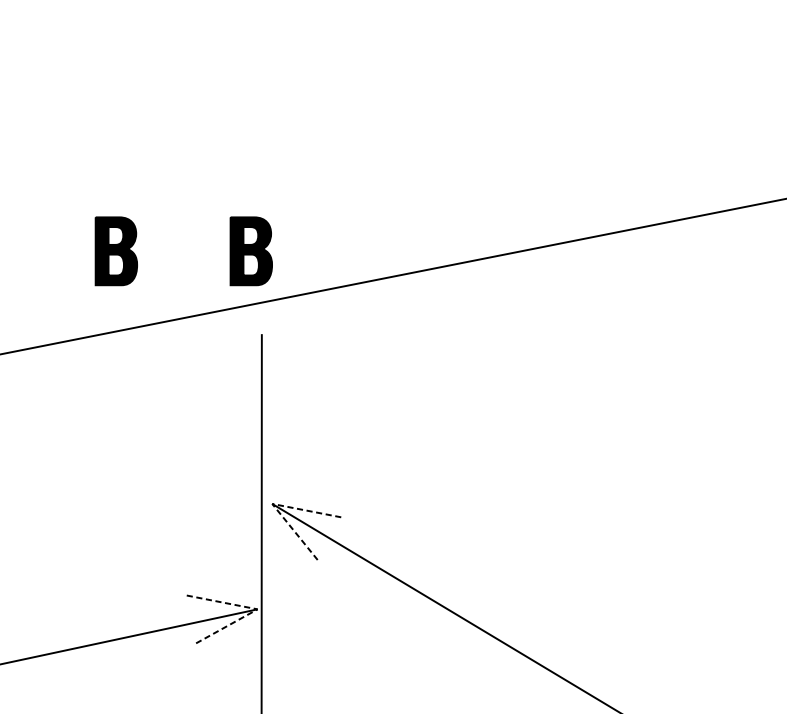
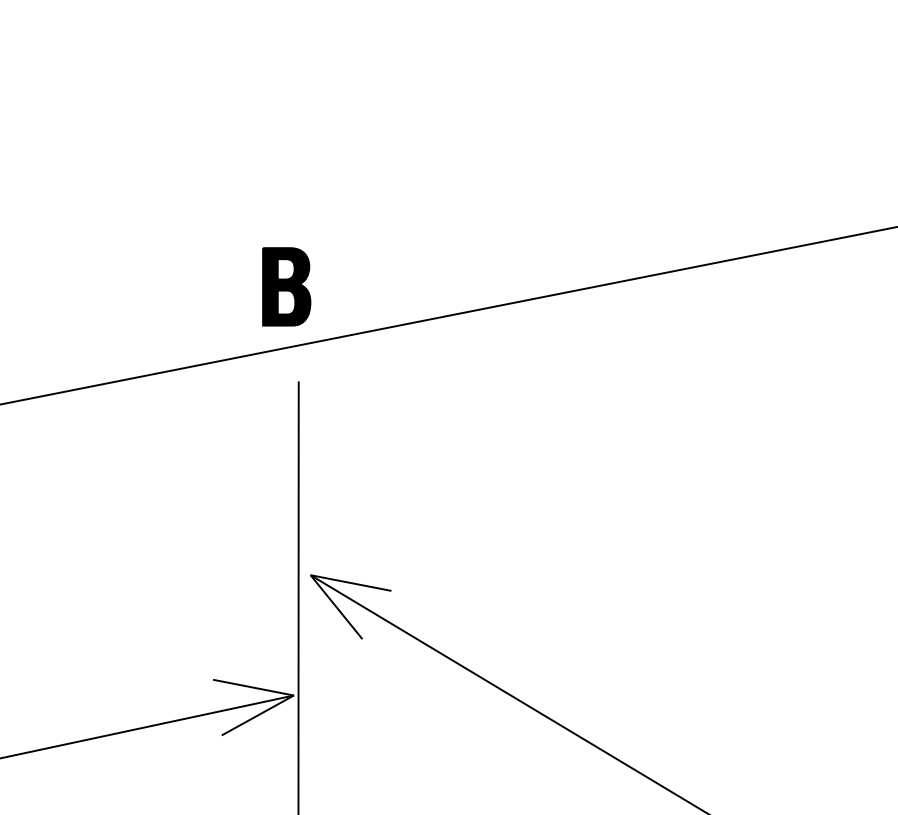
part: (116, 250) -> (132, 286), removed
line: (272, 504) -> (310, 575), dashed -> solid
line: (257, 609) -> (293, 695), dashed -> solid

